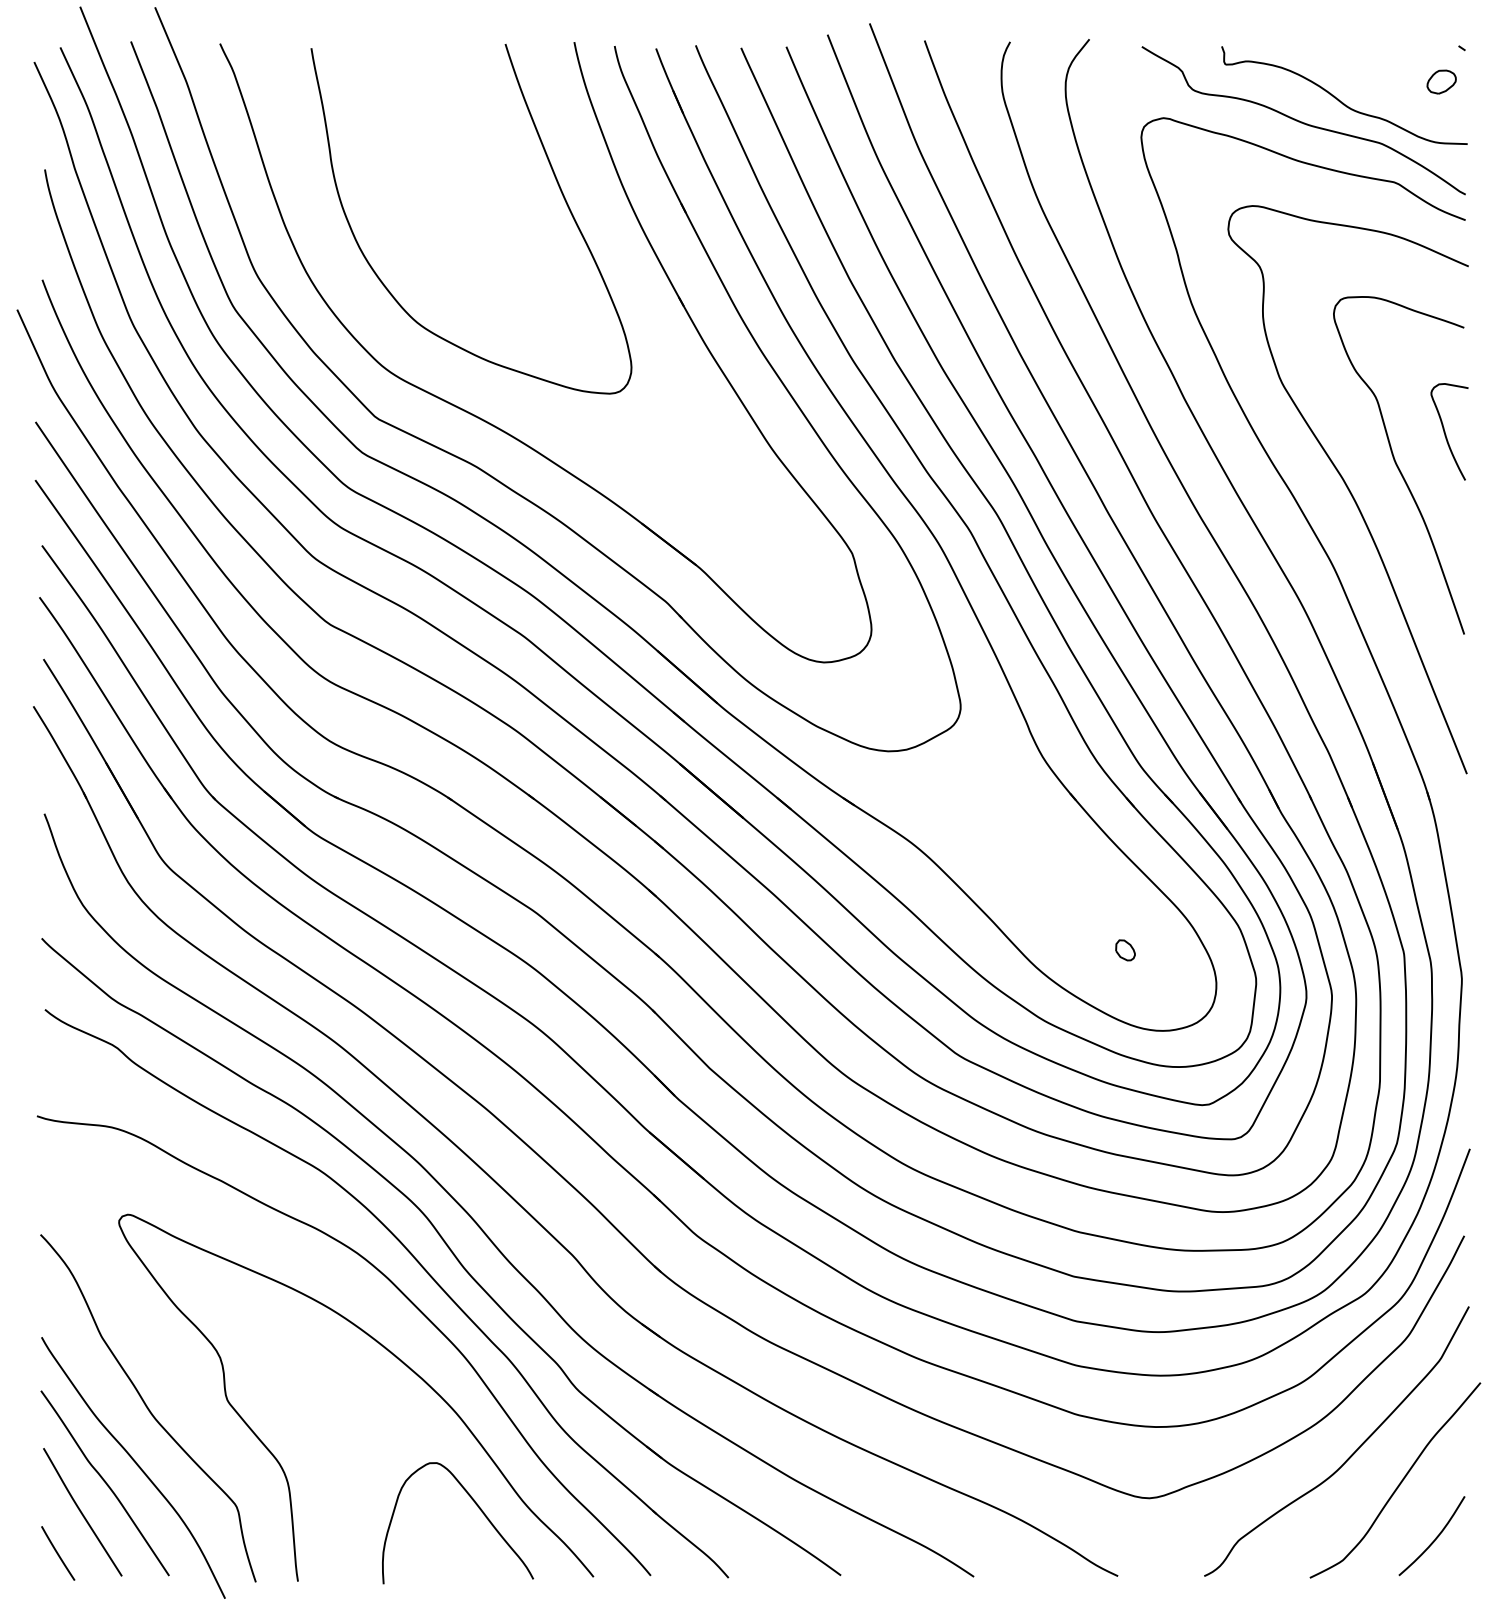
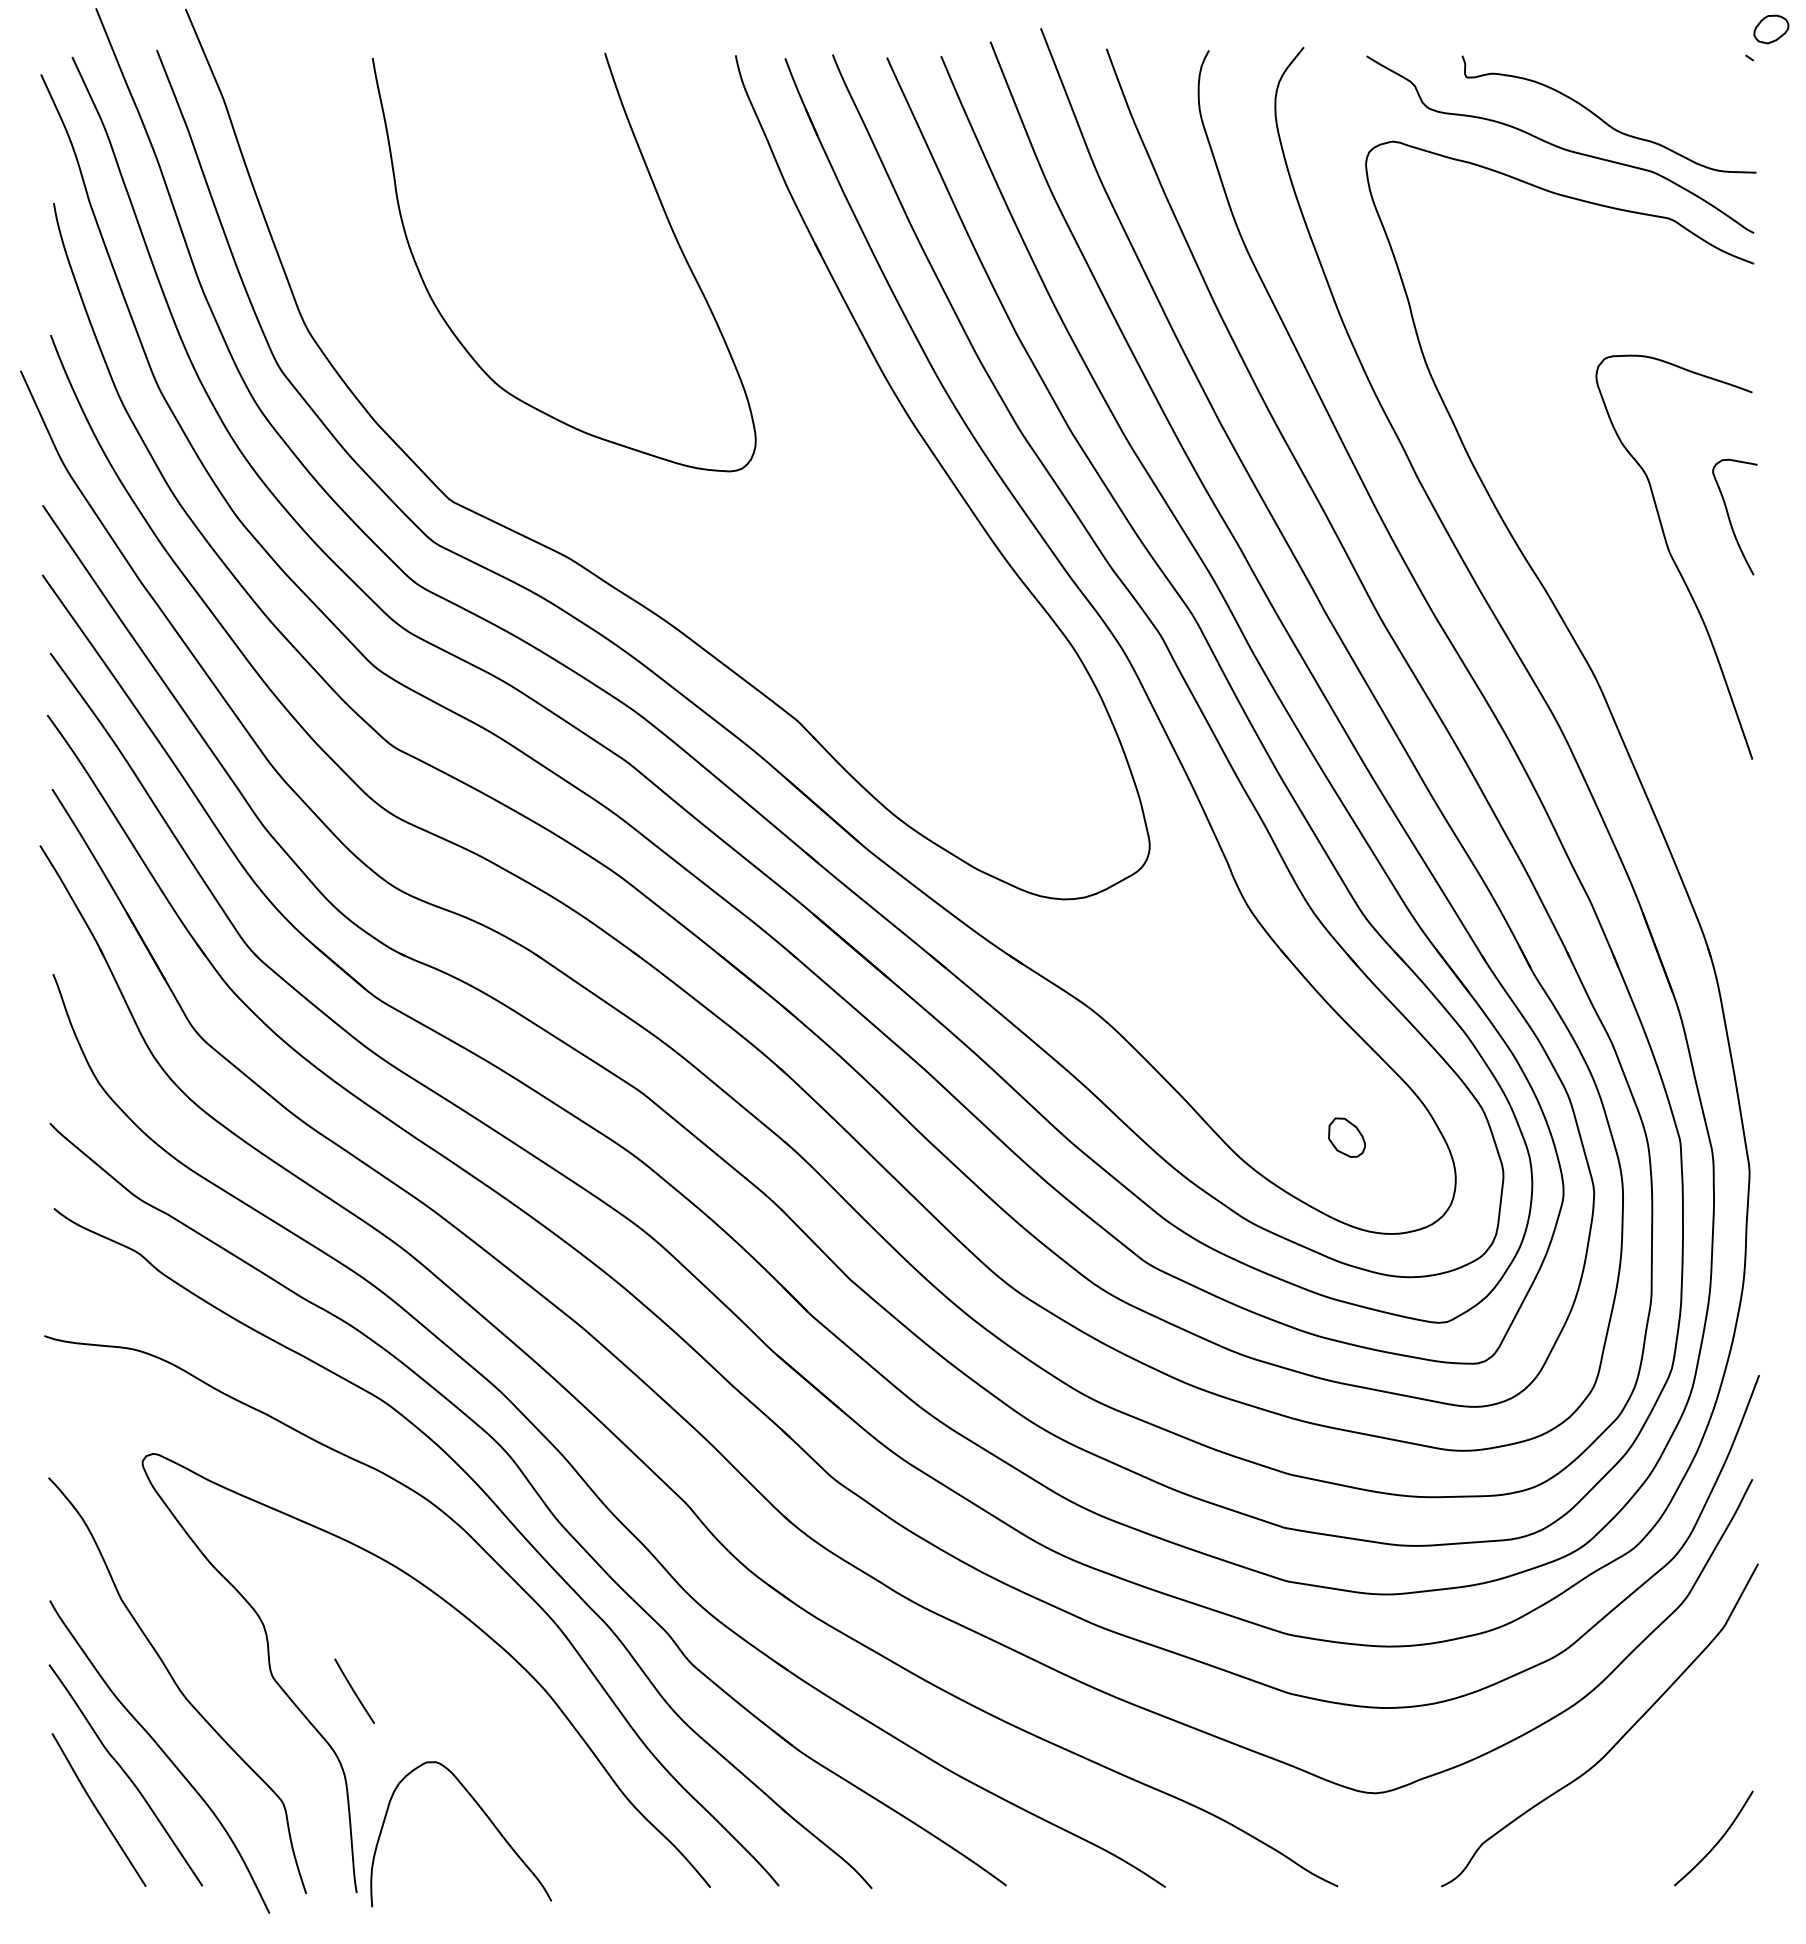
part: (1441, 82) -> (1771, 29), moved
part: (504, 430) -> (603, 515), removed
curve: (1348, 489) -> (1613, 585), removed
part: (1125, 950) -> (1346, 1137), size x1.6
curve: (1400, 1482) -> (1675, 1774), removed
curve: (477, 1506) -> (484, 1814), moved
line: (58, 1552) -> (354, 1690), moved

